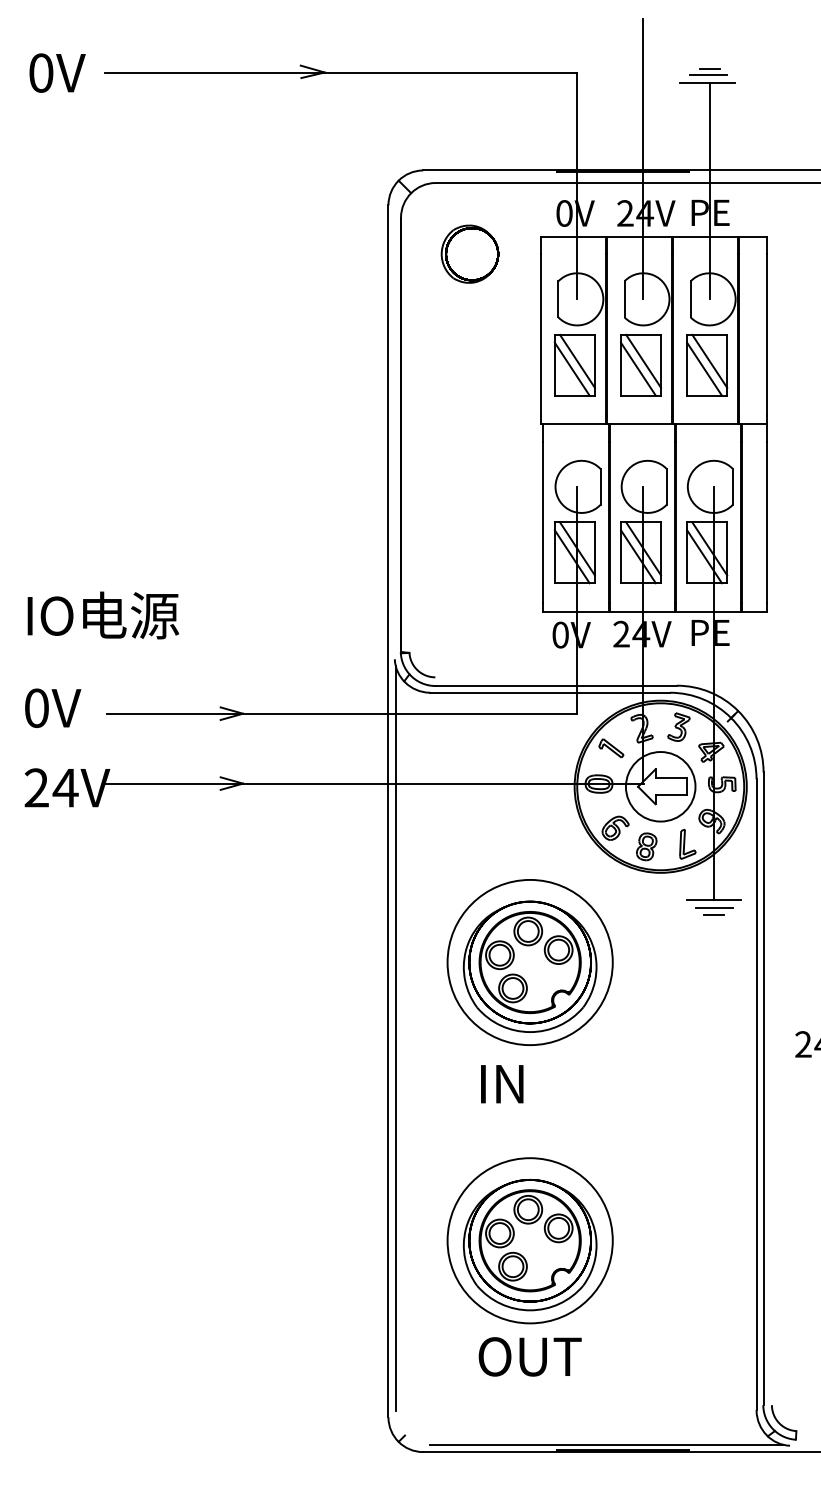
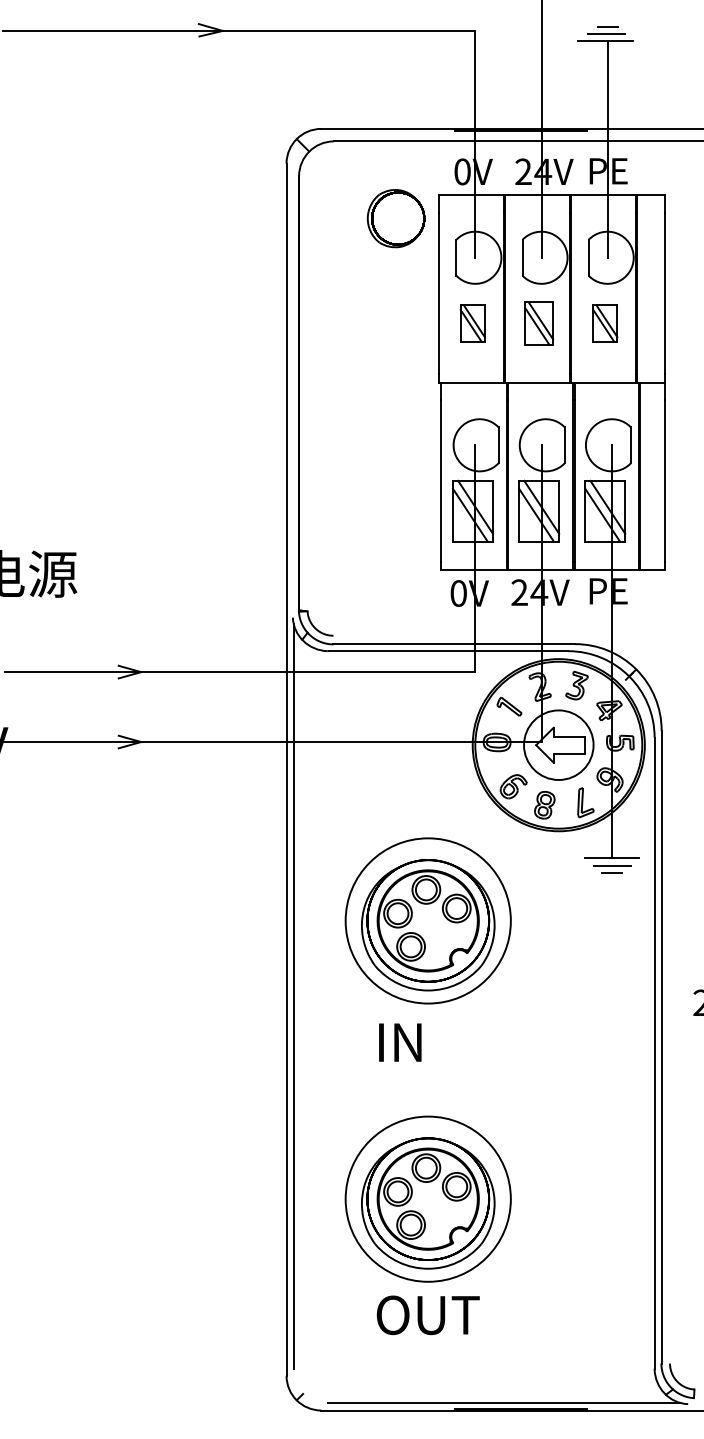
part: (469, 253) -> (395, 217), moved
part: (574, 364) -> (472, 322), size x0.6
part: (640, 364) -> (538, 322), size x0.7
part: (707, 364) -> (605, 322), size x0.6

